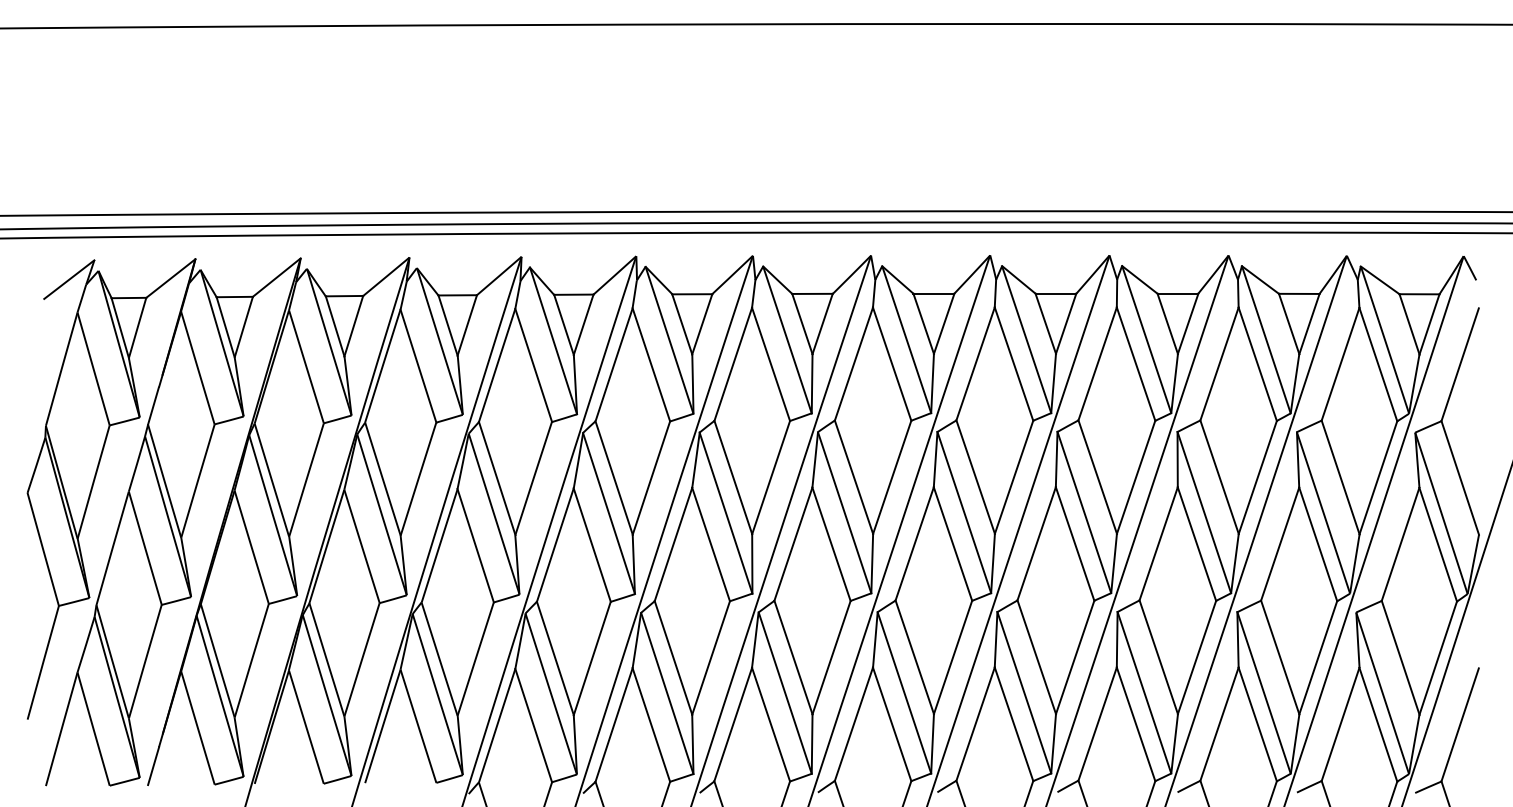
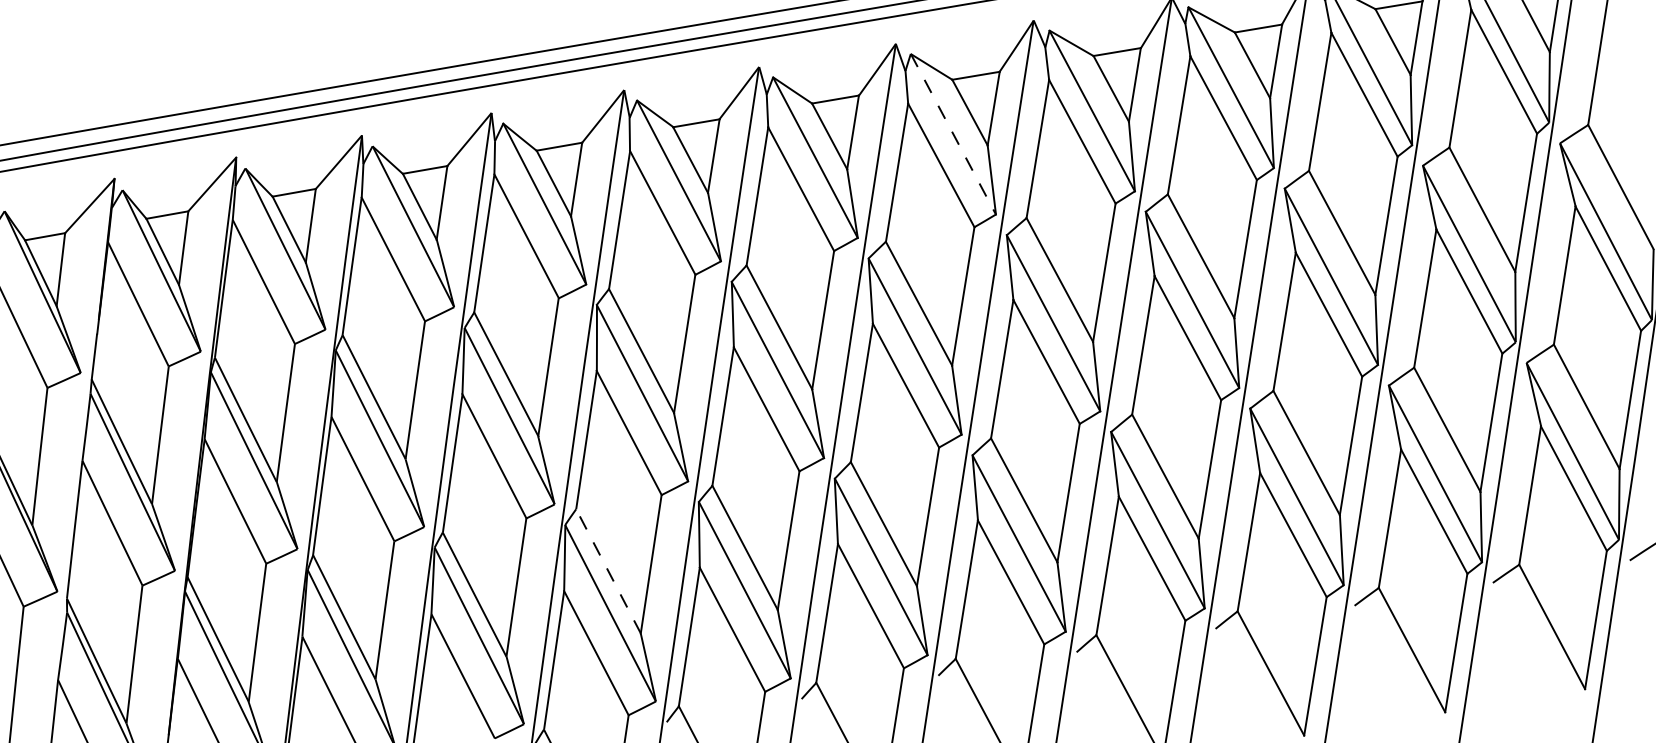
line: (906, 340) -> (953, 135), solid -> dashed
line: (555, 658) -> (608, 571), solid -> dashed

